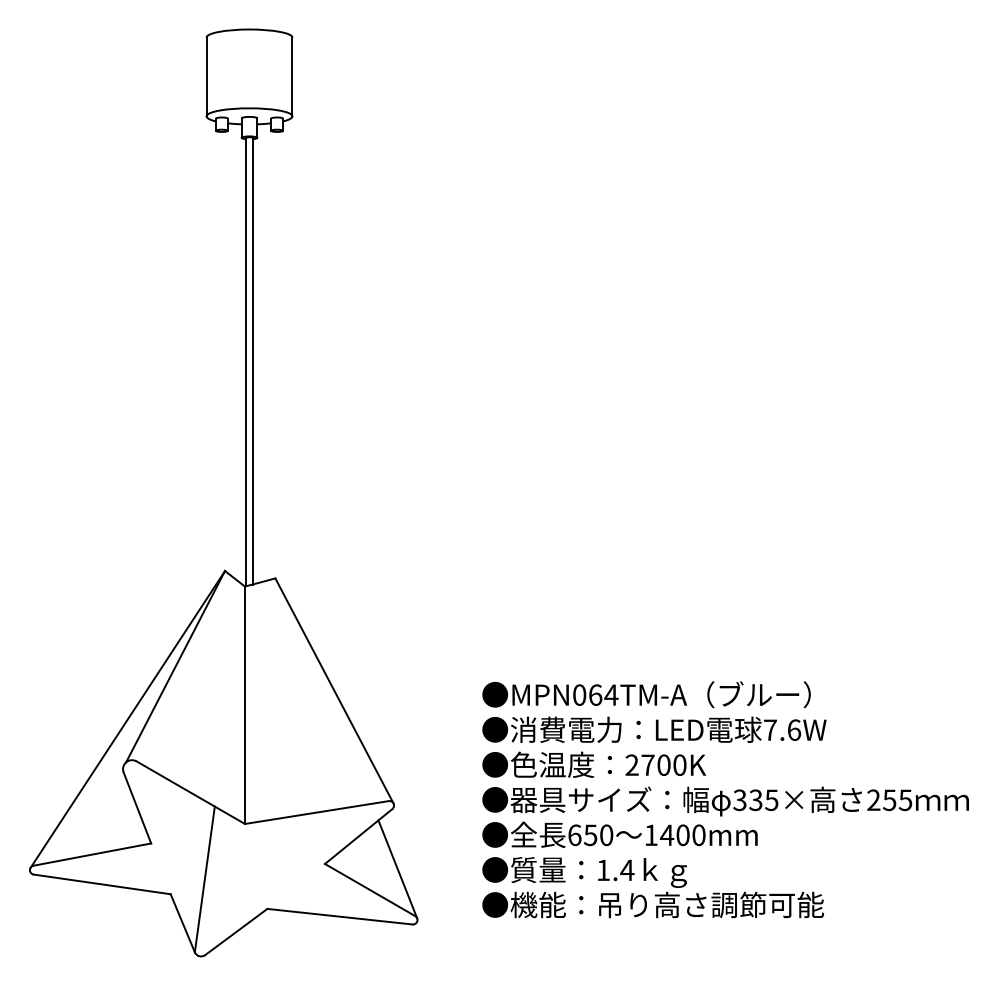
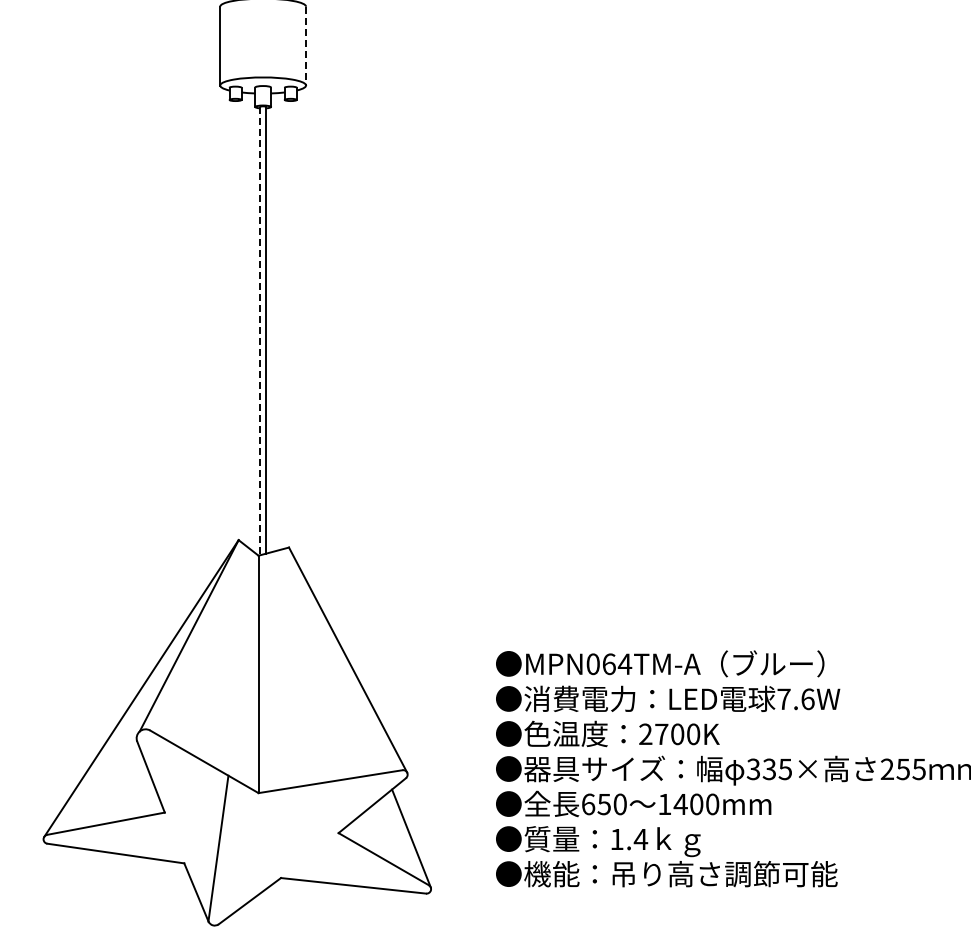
line: (292, 77) -> (306, 46), solid -> dashed
line: (246, 362) -> (260, 331), solid -> dashed

